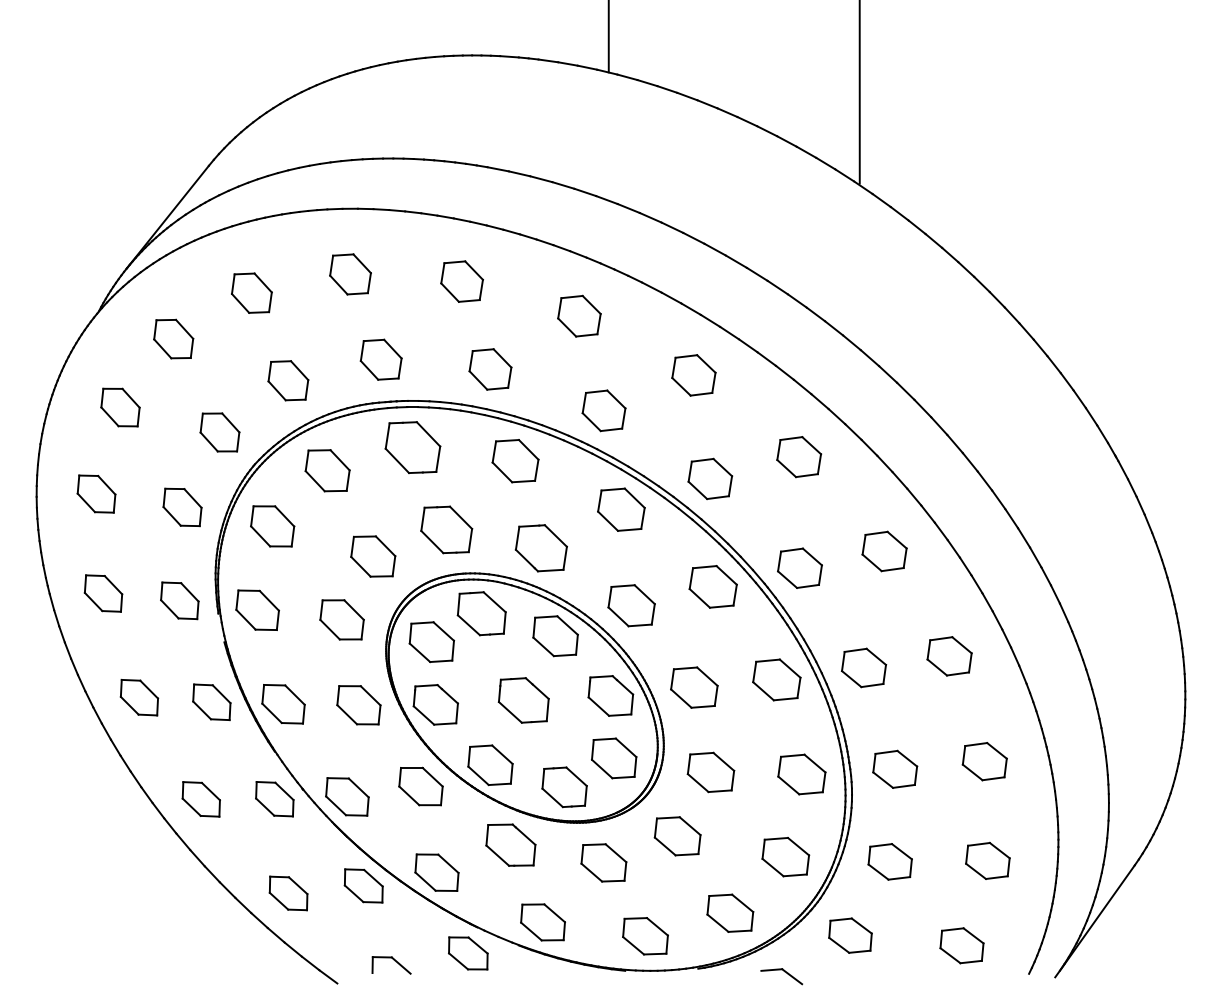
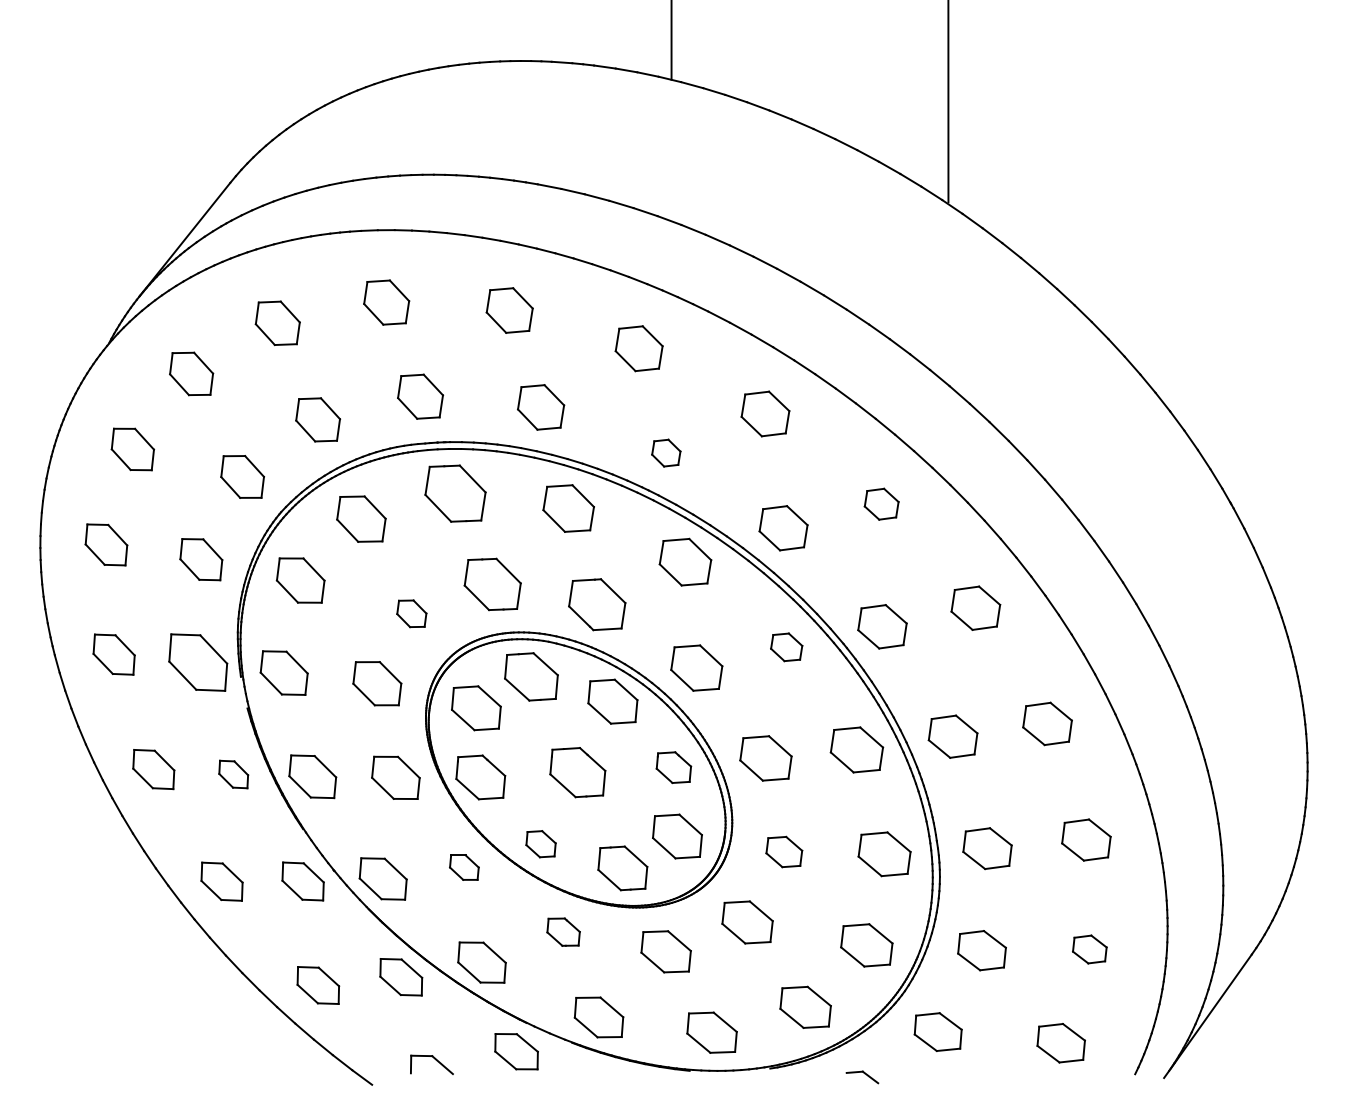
part: (603, 410) -> (665, 452), size x0.6
part: (799, 457) -> (881, 504), size x0.7
part: (373, 556) -> (411, 613), size x0.6
part: (712, 586) -> (785, 646), size x0.6
part: (179, 600) -> (197, 662), size x1.4
part: (610, 695) -> (673, 767), size x0.7
part: (211, 701) -> (233, 773), size x0.7
part: (490, 765) -> (541, 844), size x0.6
part: (710, 772) -> (783, 852), size x0.7
part: (420, 786) -> (463, 867), size x0.6
part: (510, 844) -> (563, 931), size x0.6
part: (987, 860) -> (1089, 949), size x0.7
part: (781, 976) -> (862, 1077), size x0.7

